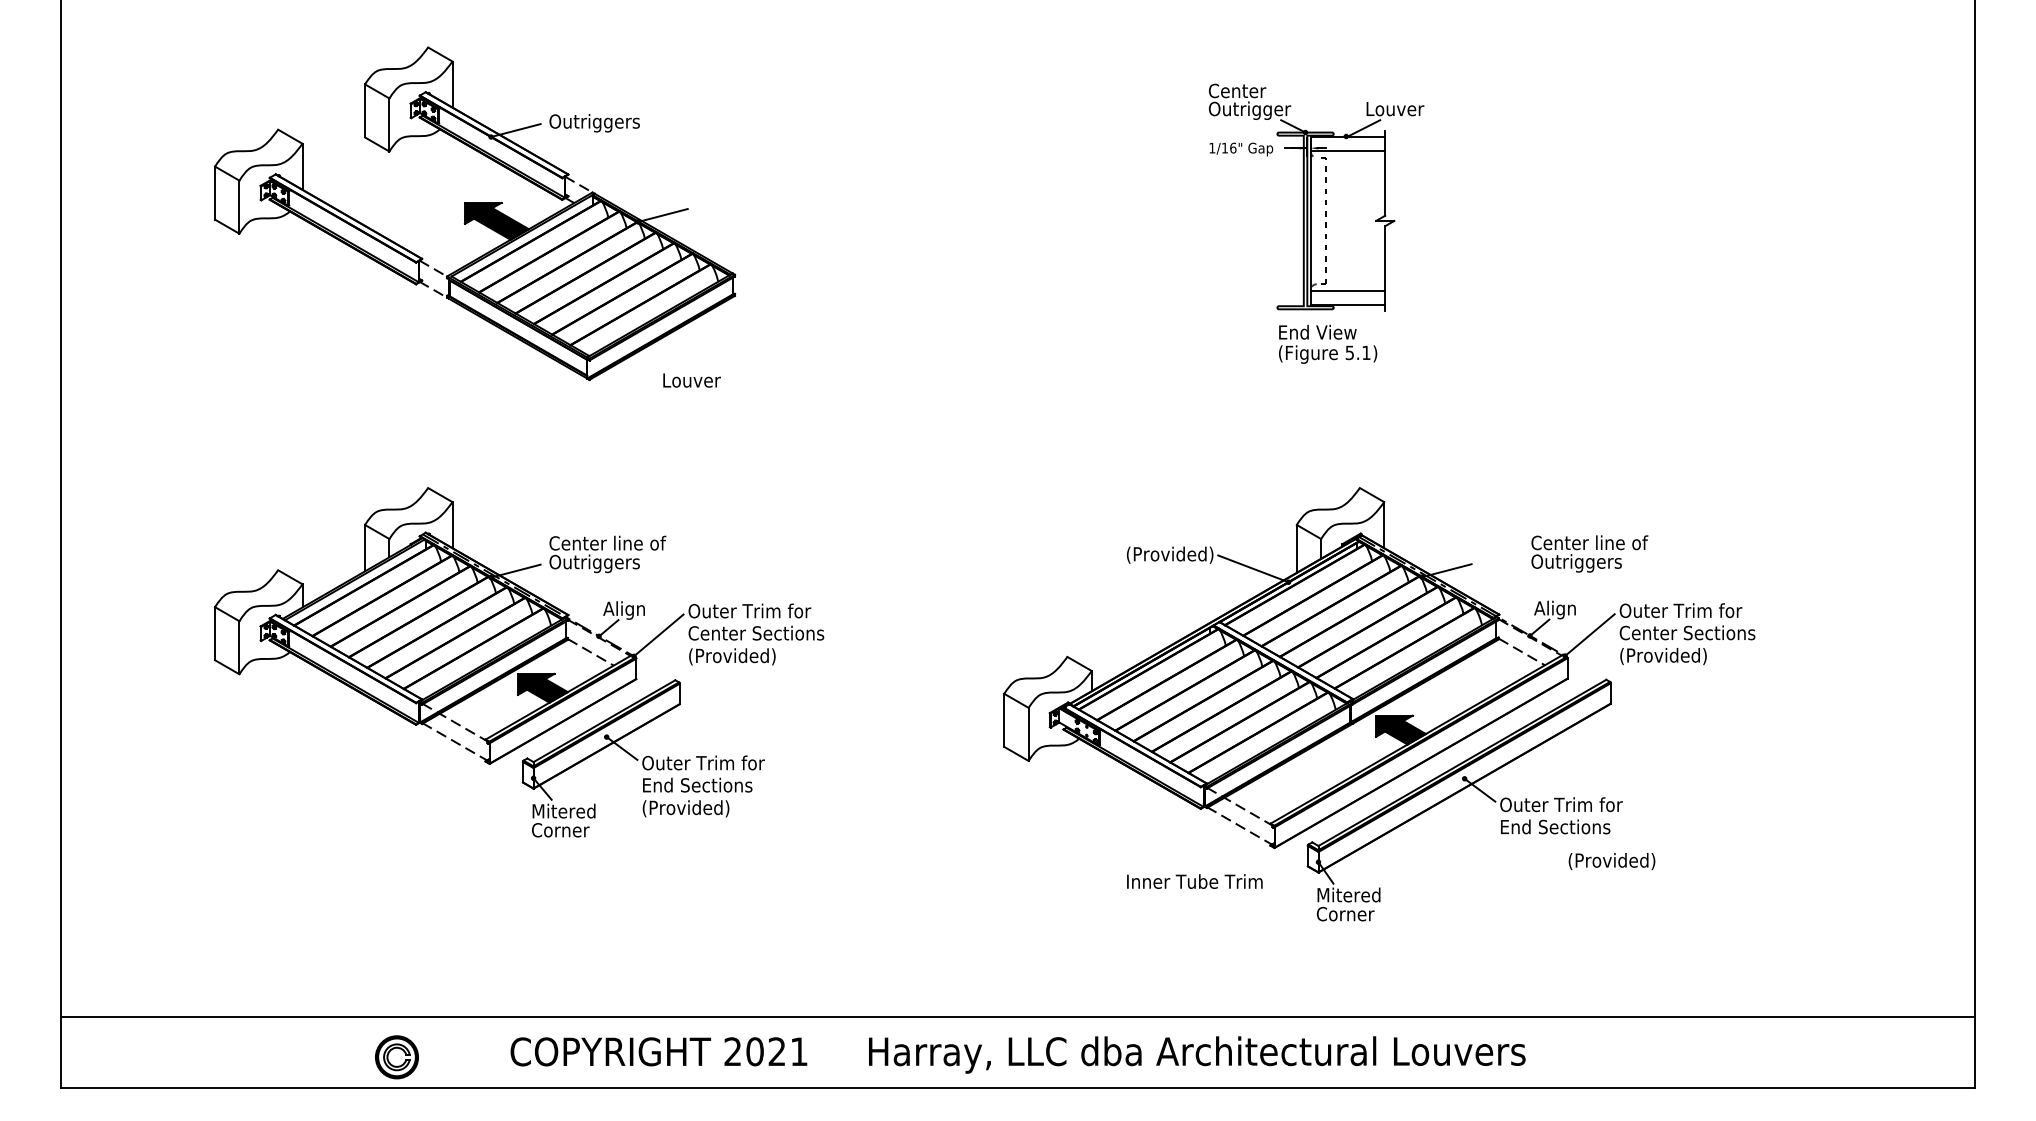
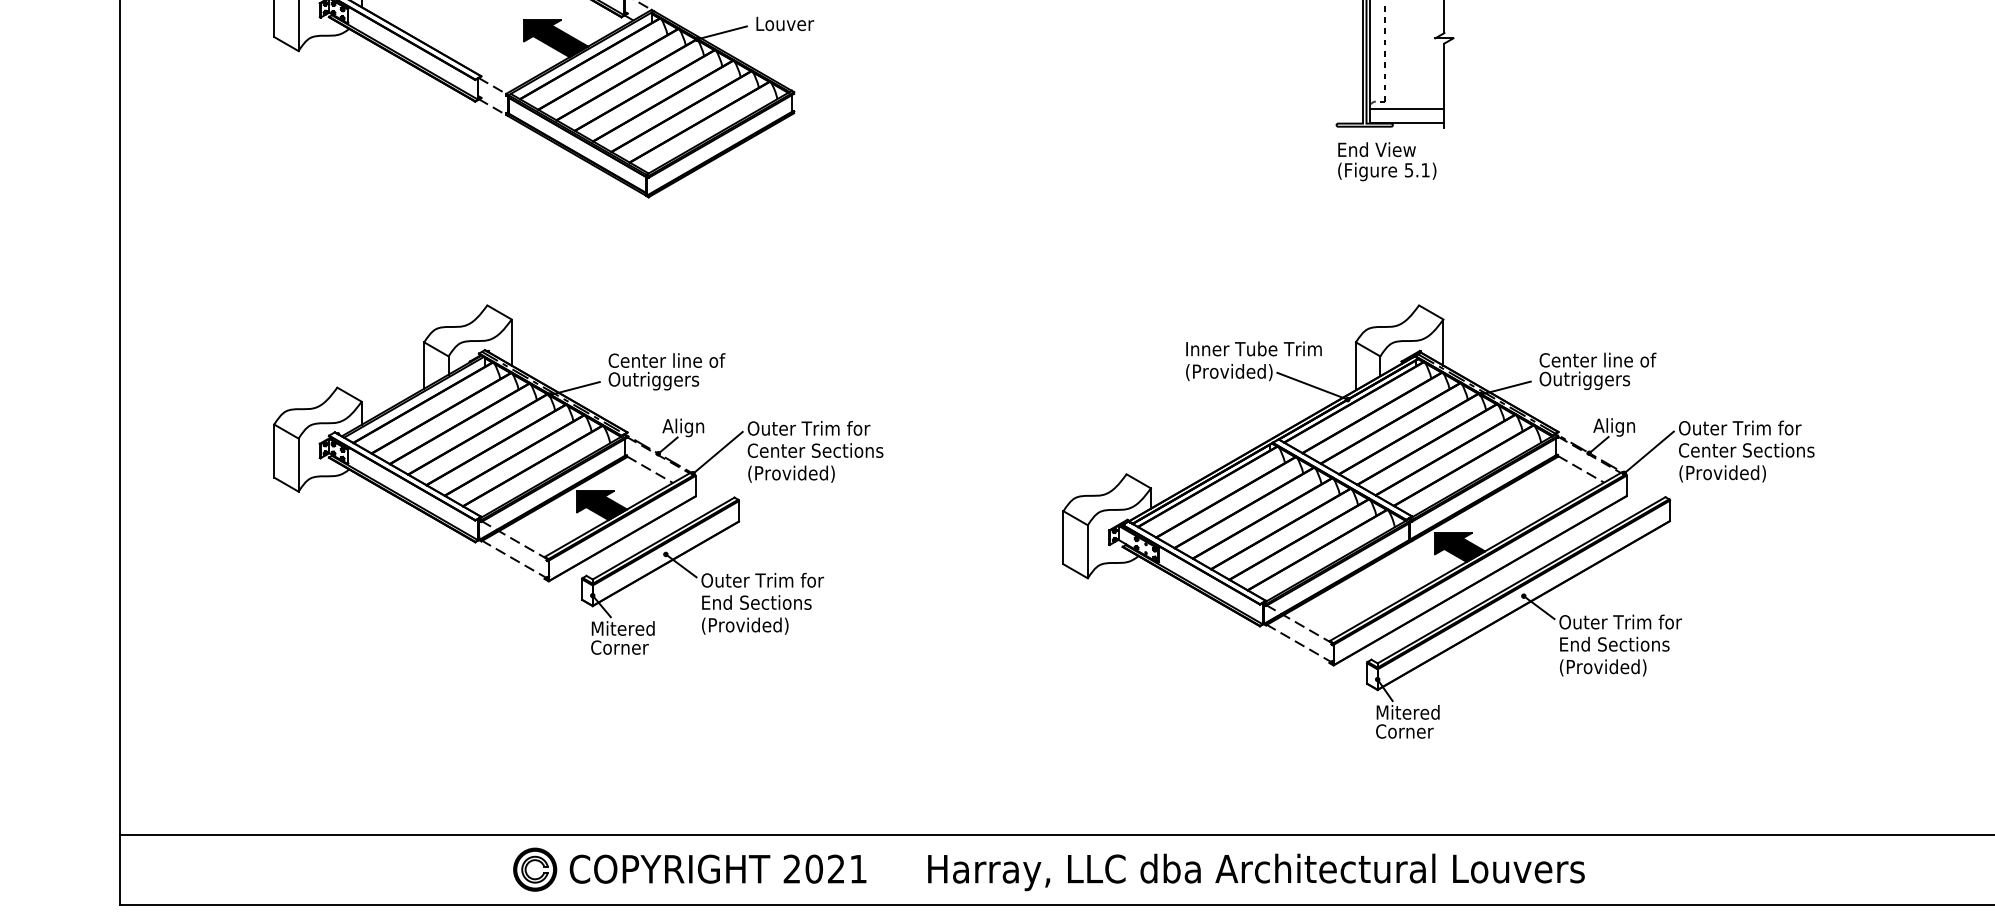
text: (691, 380) -> (784, 23), moved
text: (1589, 553) -> (1597, 370), moved
text: (1611, 861) -> (1602, 667), moved
text: (1194, 881) -> (1253, 348), moved
part: (396, 1057) -> (534, 869), moved

